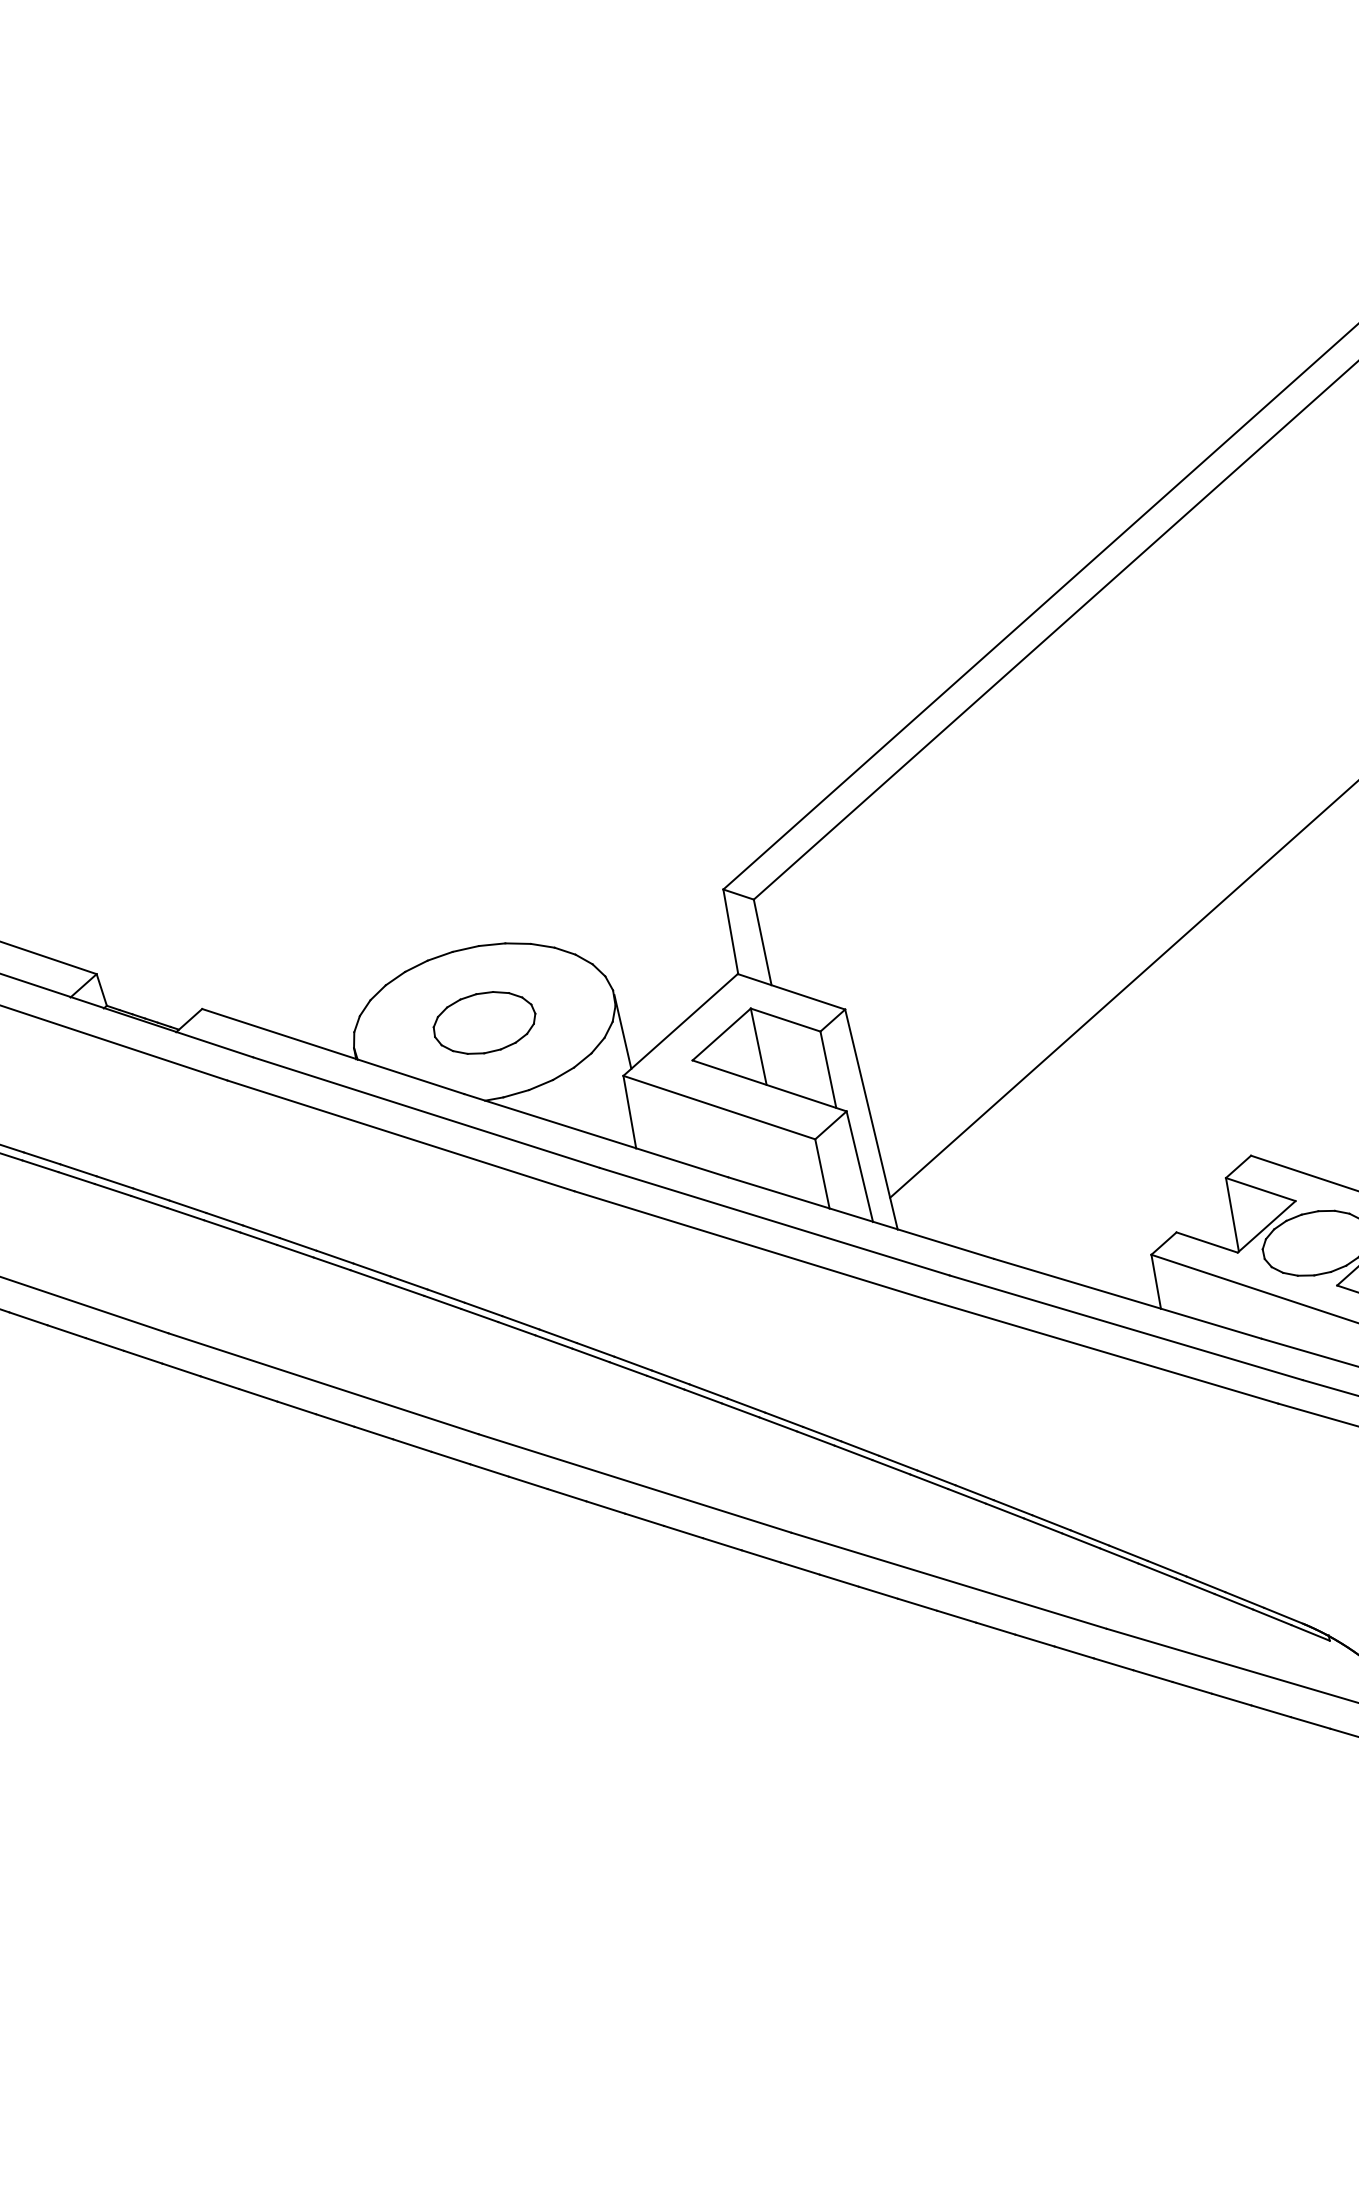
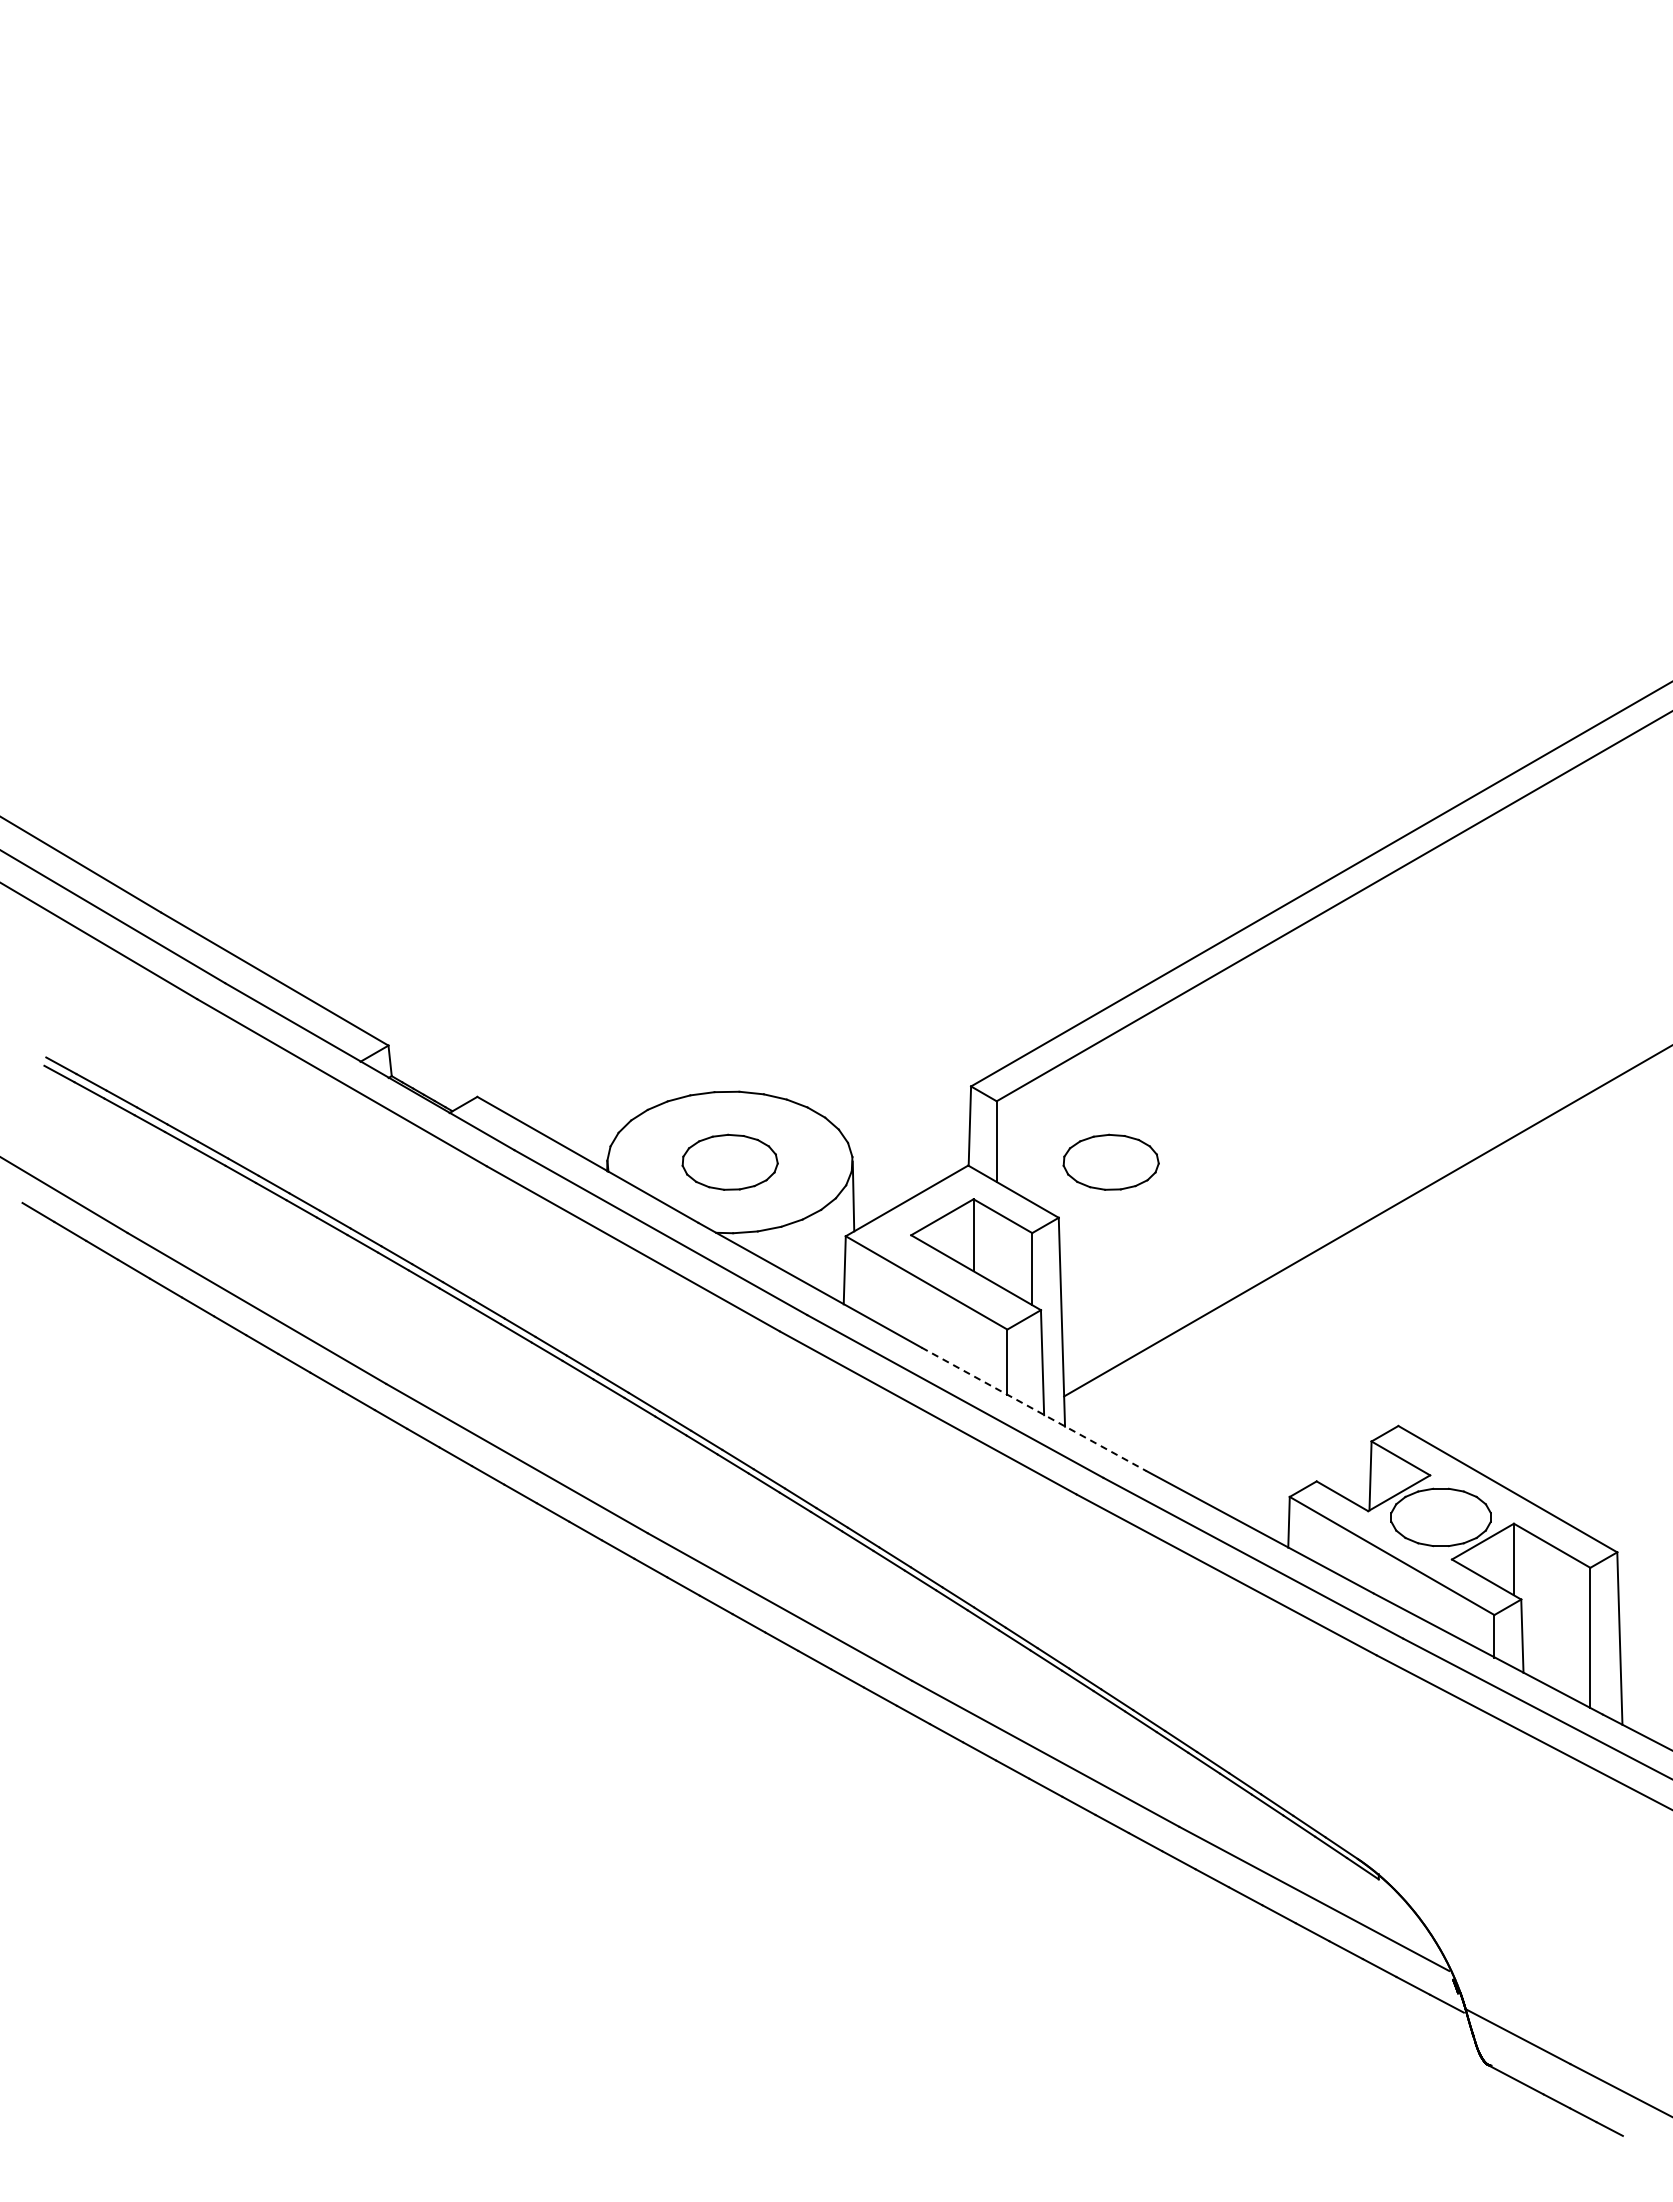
part: (887, 938) -> (1110, 1161), added
line: (861, 1218) -> (1034, 1409), solid -> dashed

